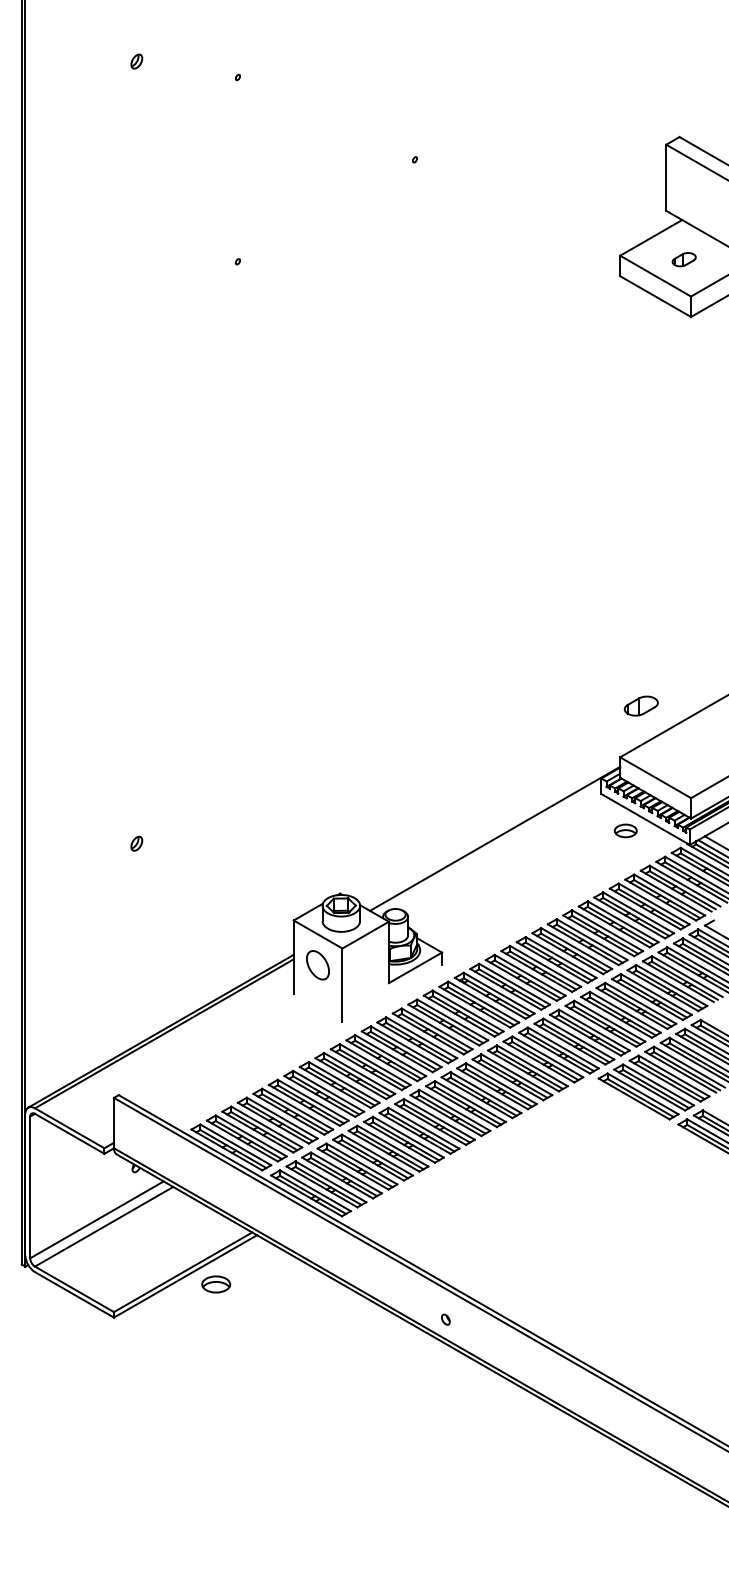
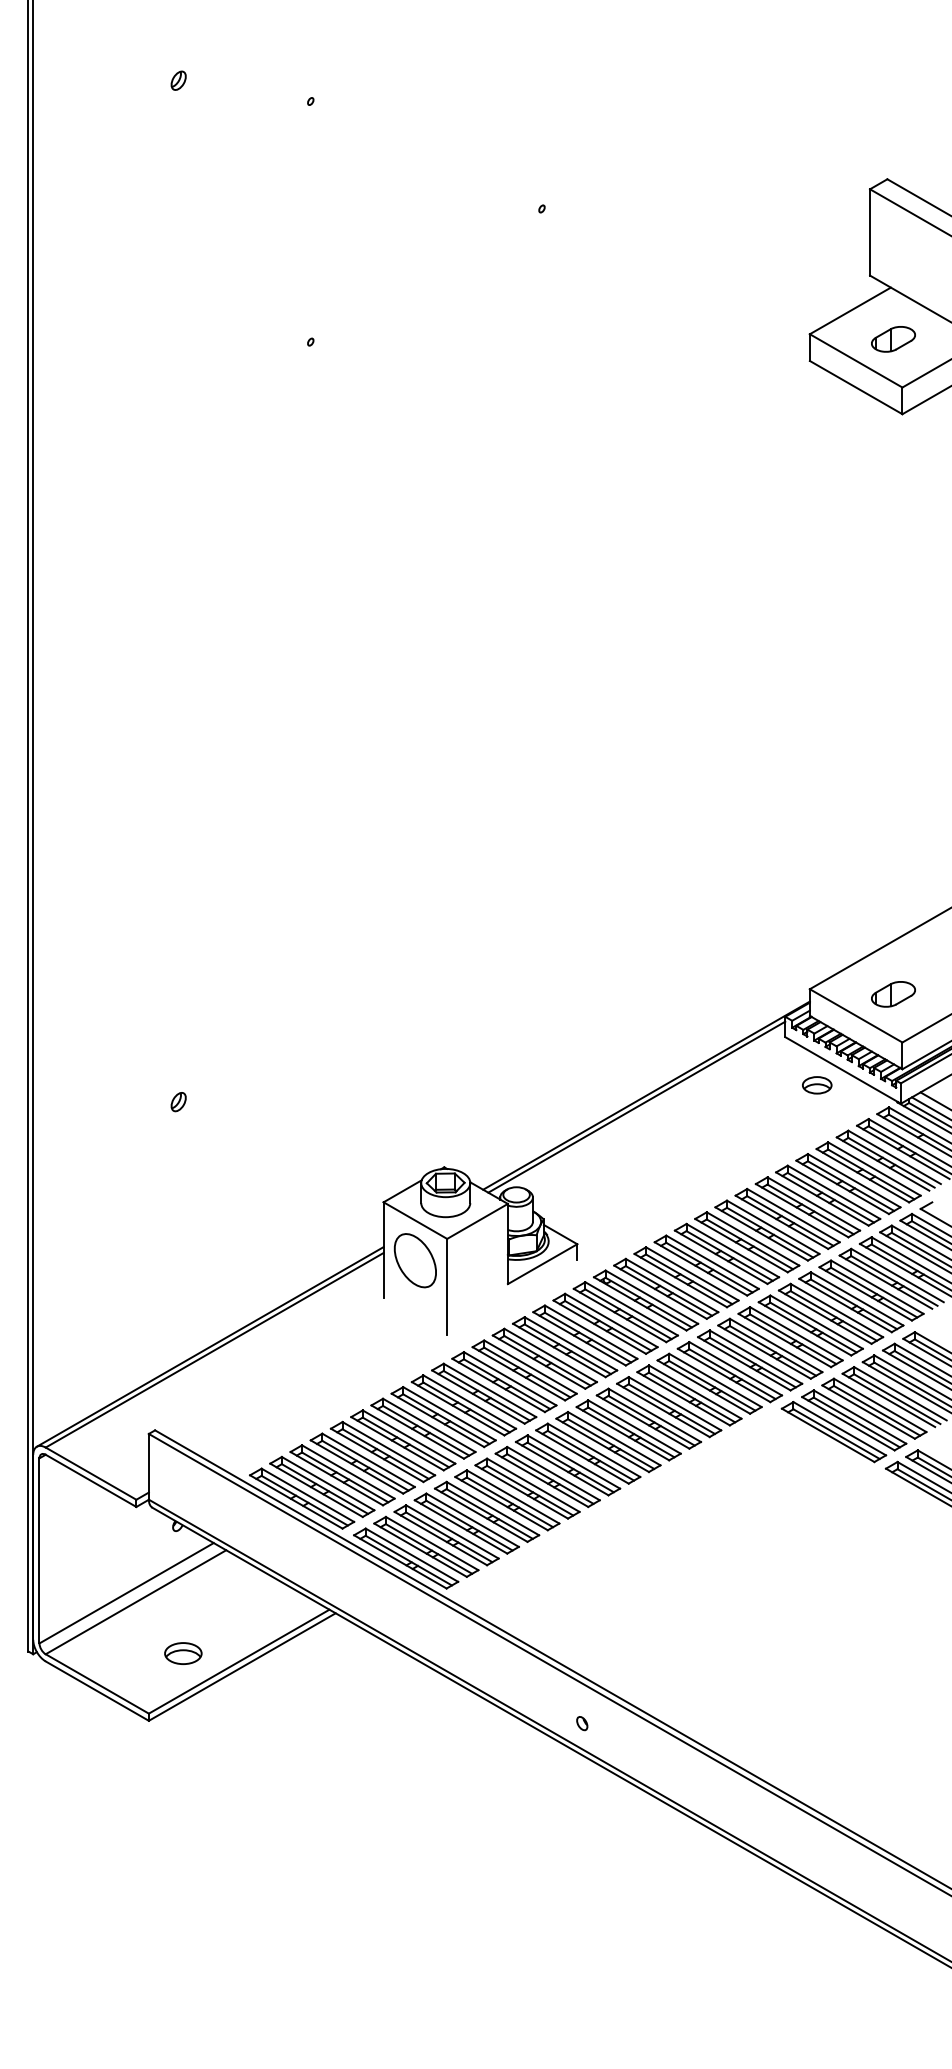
part: (684, 259) -> (893, 339), size x1.43
part: (641, 706) -> (893, 994), moved
line: (487, 847) -> (636, 1106), added
part: (317, 965) -> (414, 1260), size x1.43
part: (216, 1284) -> (183, 1653), moved

